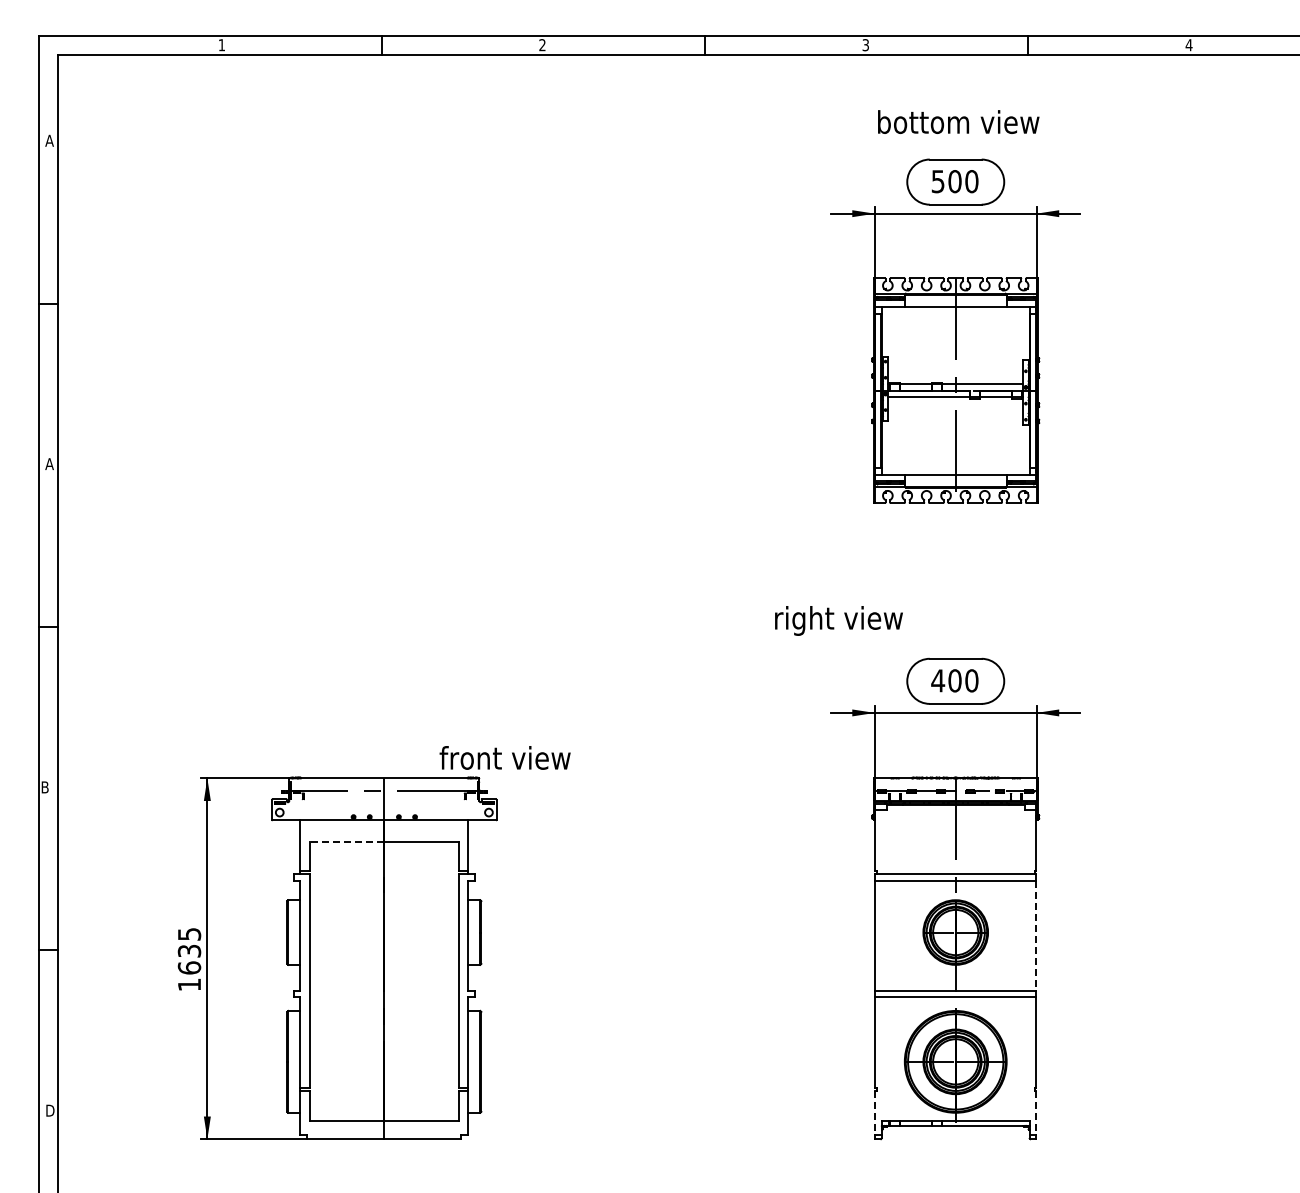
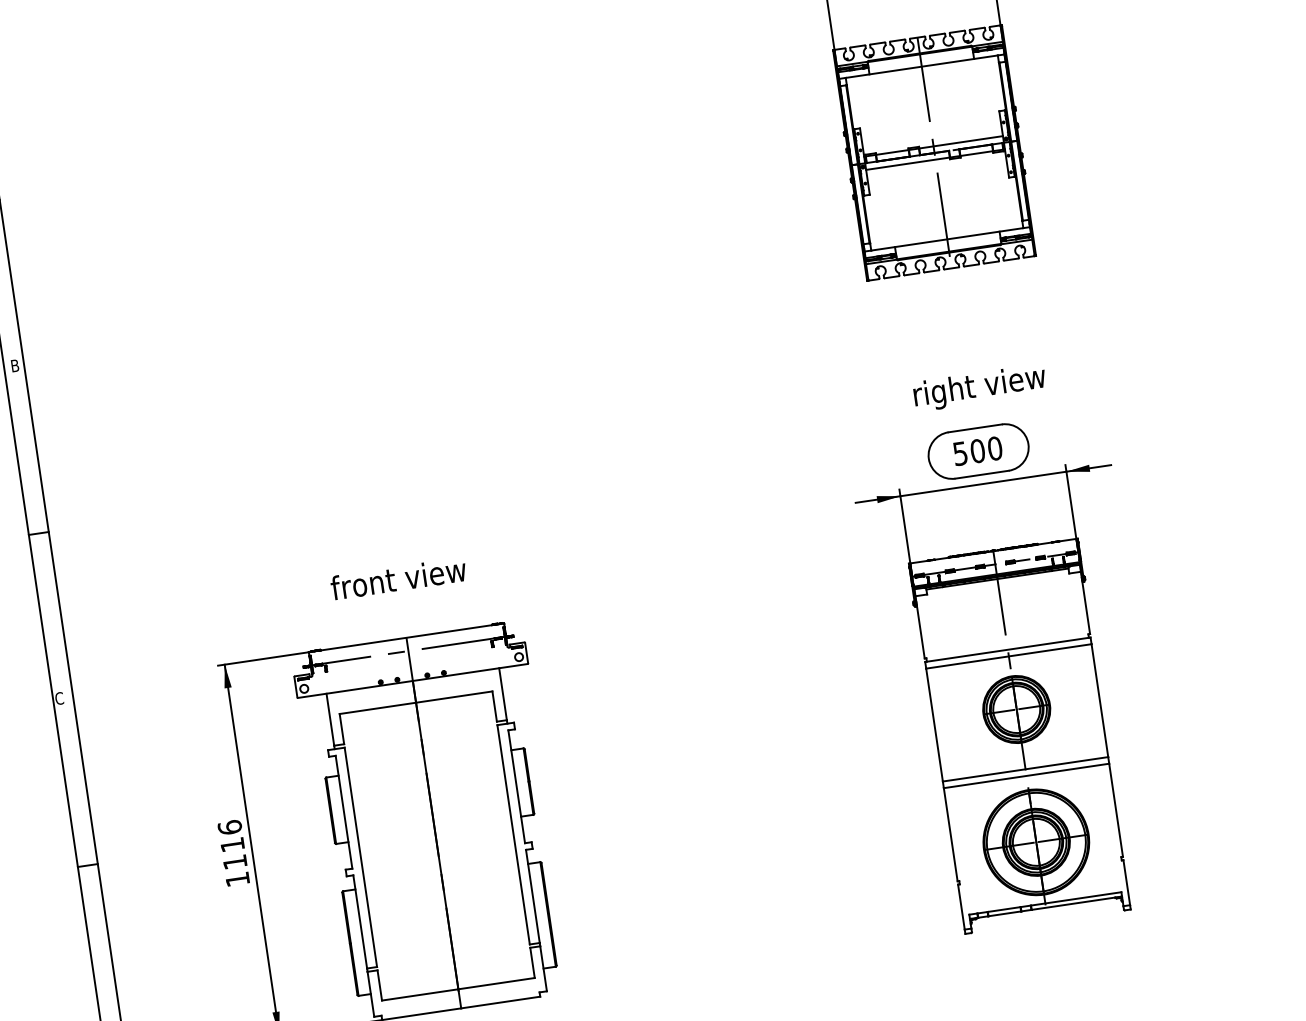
text: (49, 464) -> (14, 366), A -> B
text: (838, 620) -> (979, 387), moved
text: (938, 680) -> (960, 453), 400 -> 500
text: (504, 757) -> (397, 578), moved
text: (45, 787) -> (59, 698), B -> C
line: (346, 841) -> (377, 708), dashed -> solid
line: (1036, 935) -> (1100, 700), dashed -> solid
text: (189, 950) -> (232, 844), 1635 -> 1116
line: (875, 1113) -> (961, 907), dashed -> solid
line: (1036, 1113) -> (1127, 883), dashed -> solid

